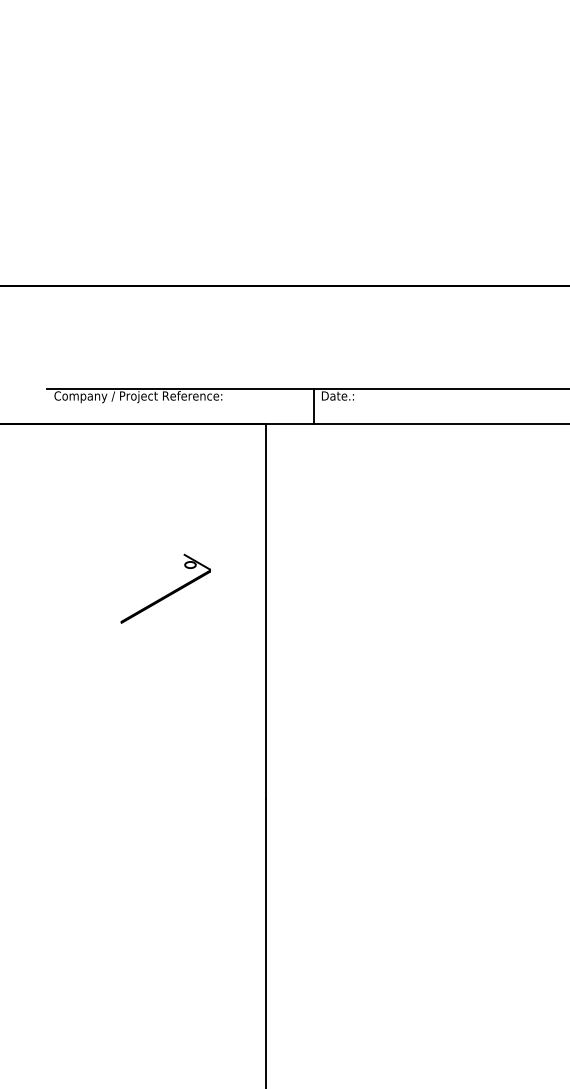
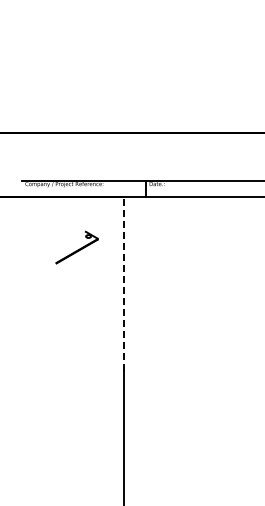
part: (164, 588) -> (76, 247), moved
line: (265, 610) -> (123, 283), solid -> dashed

